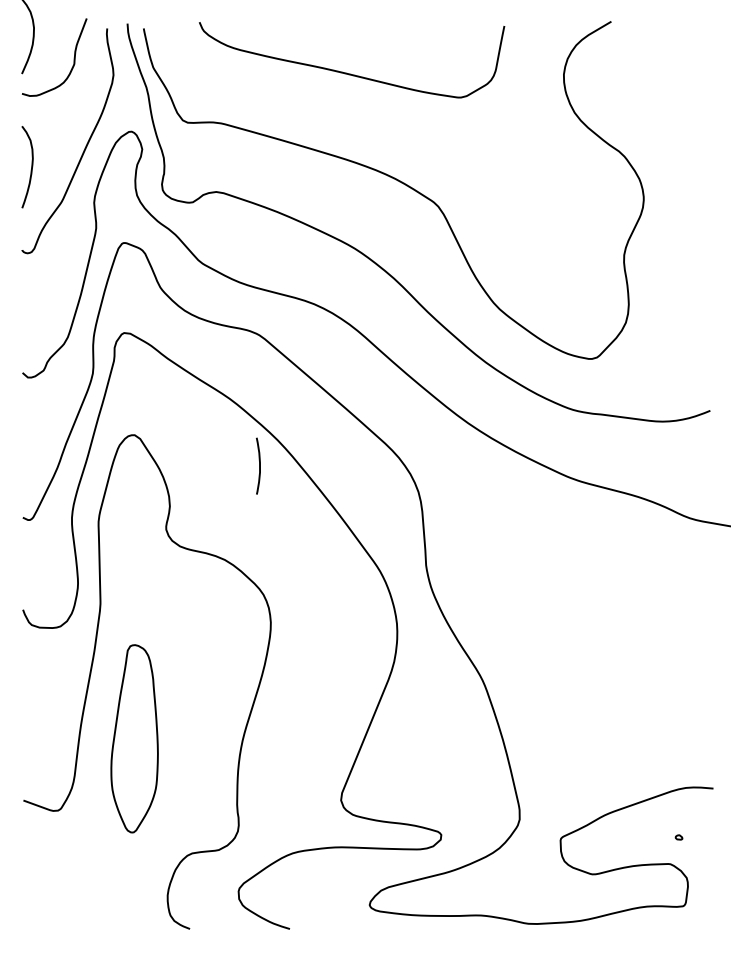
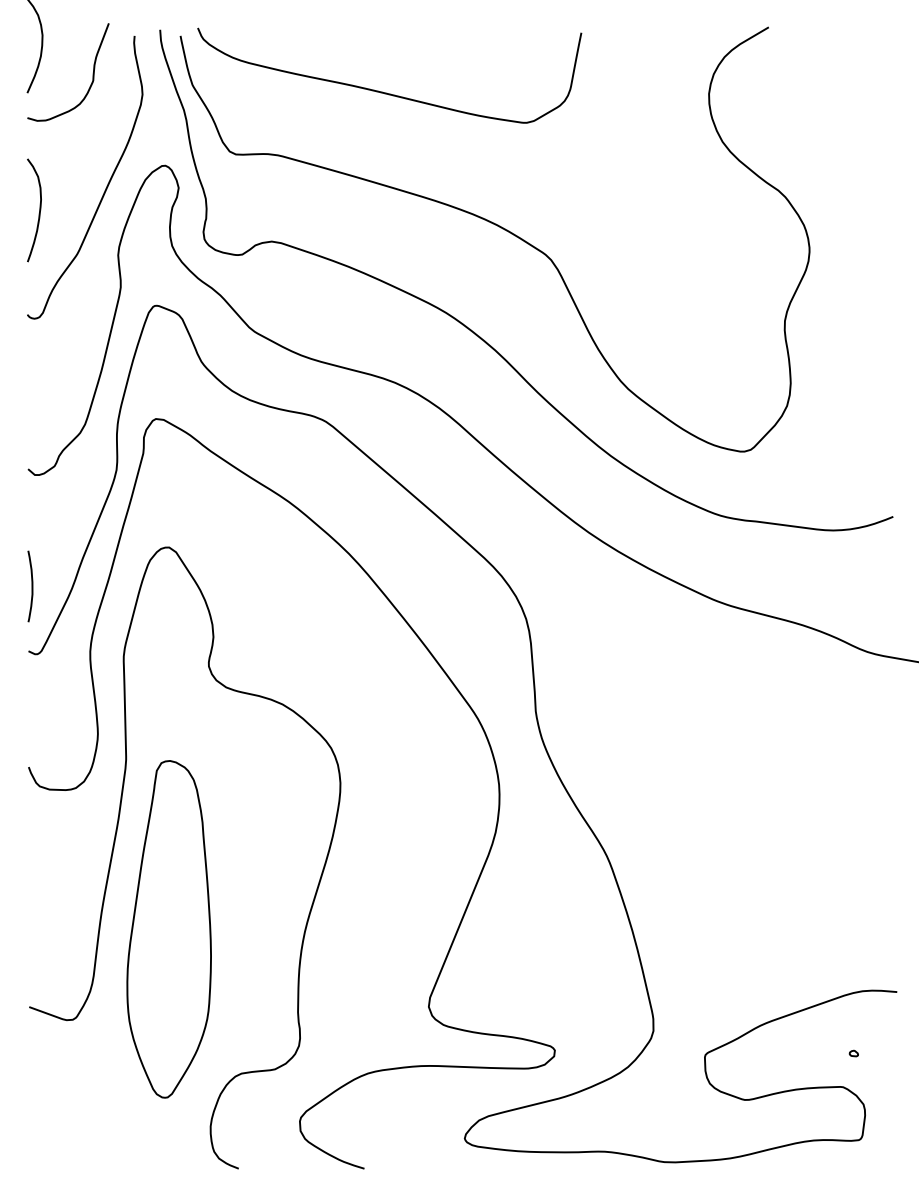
curve: (346, 72) -> (382, 91), moved
curve: (259, 465) -> (31, 585), moved
part: (134, 738) -> (168, 929), size x1.43

